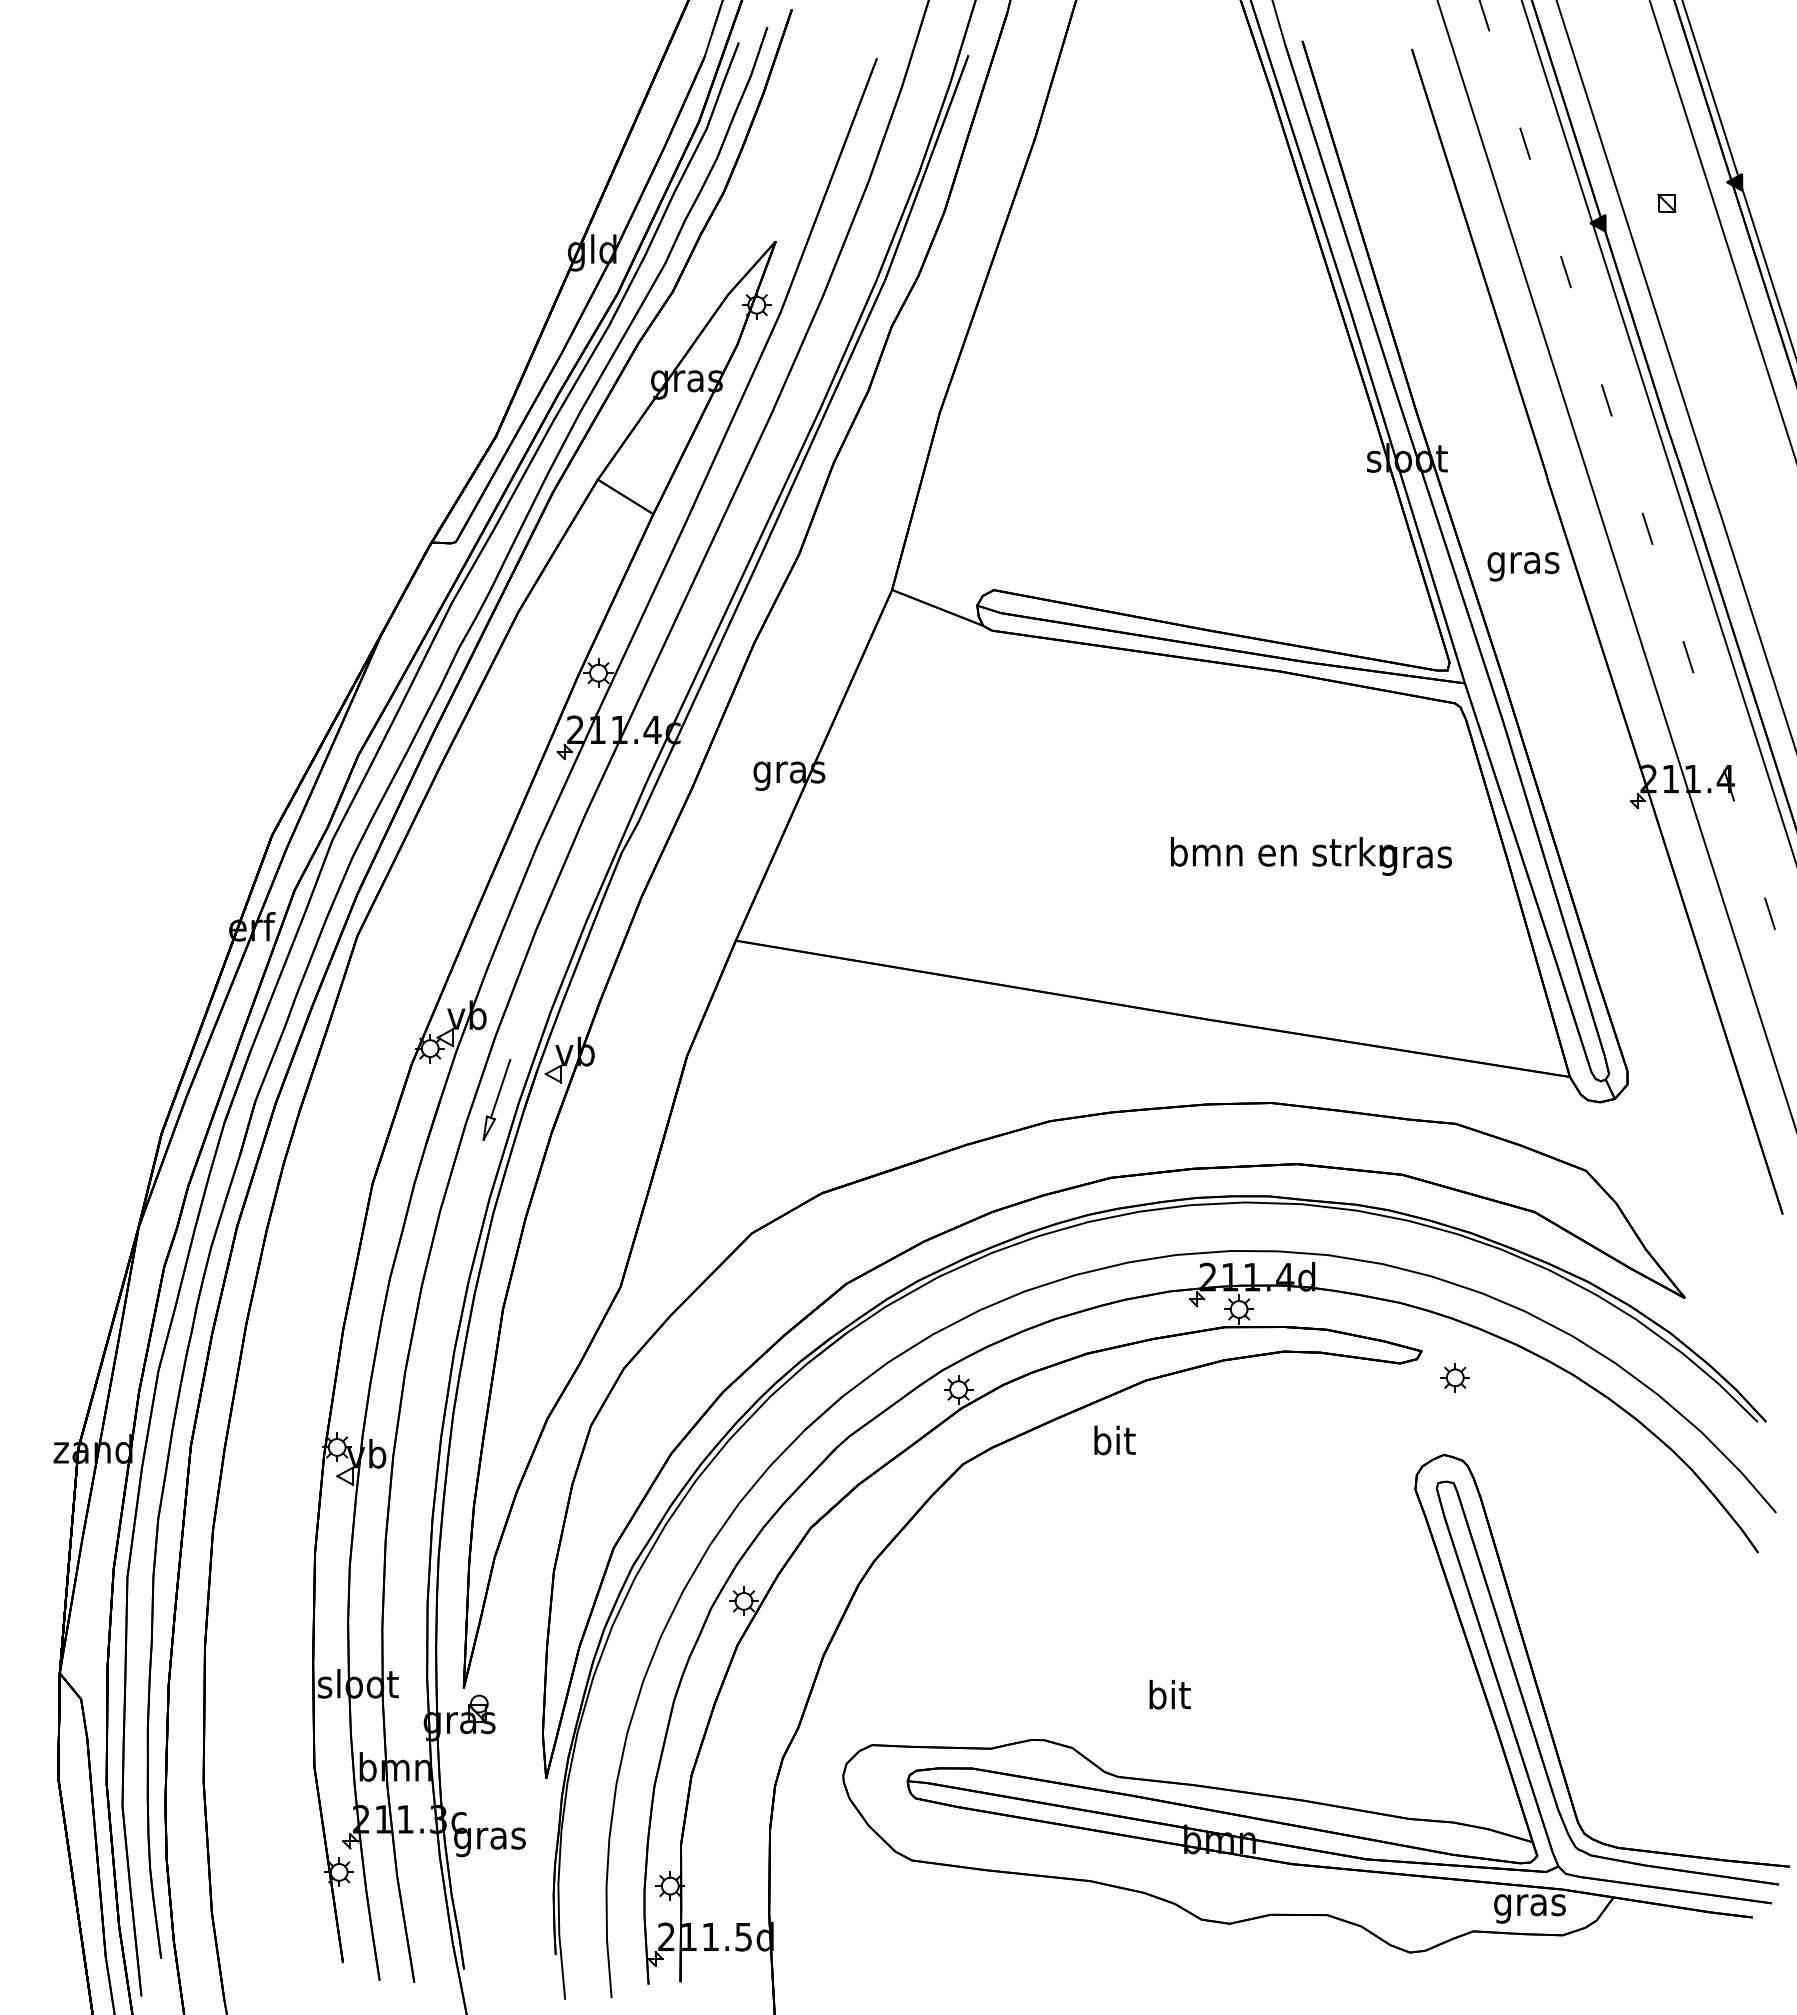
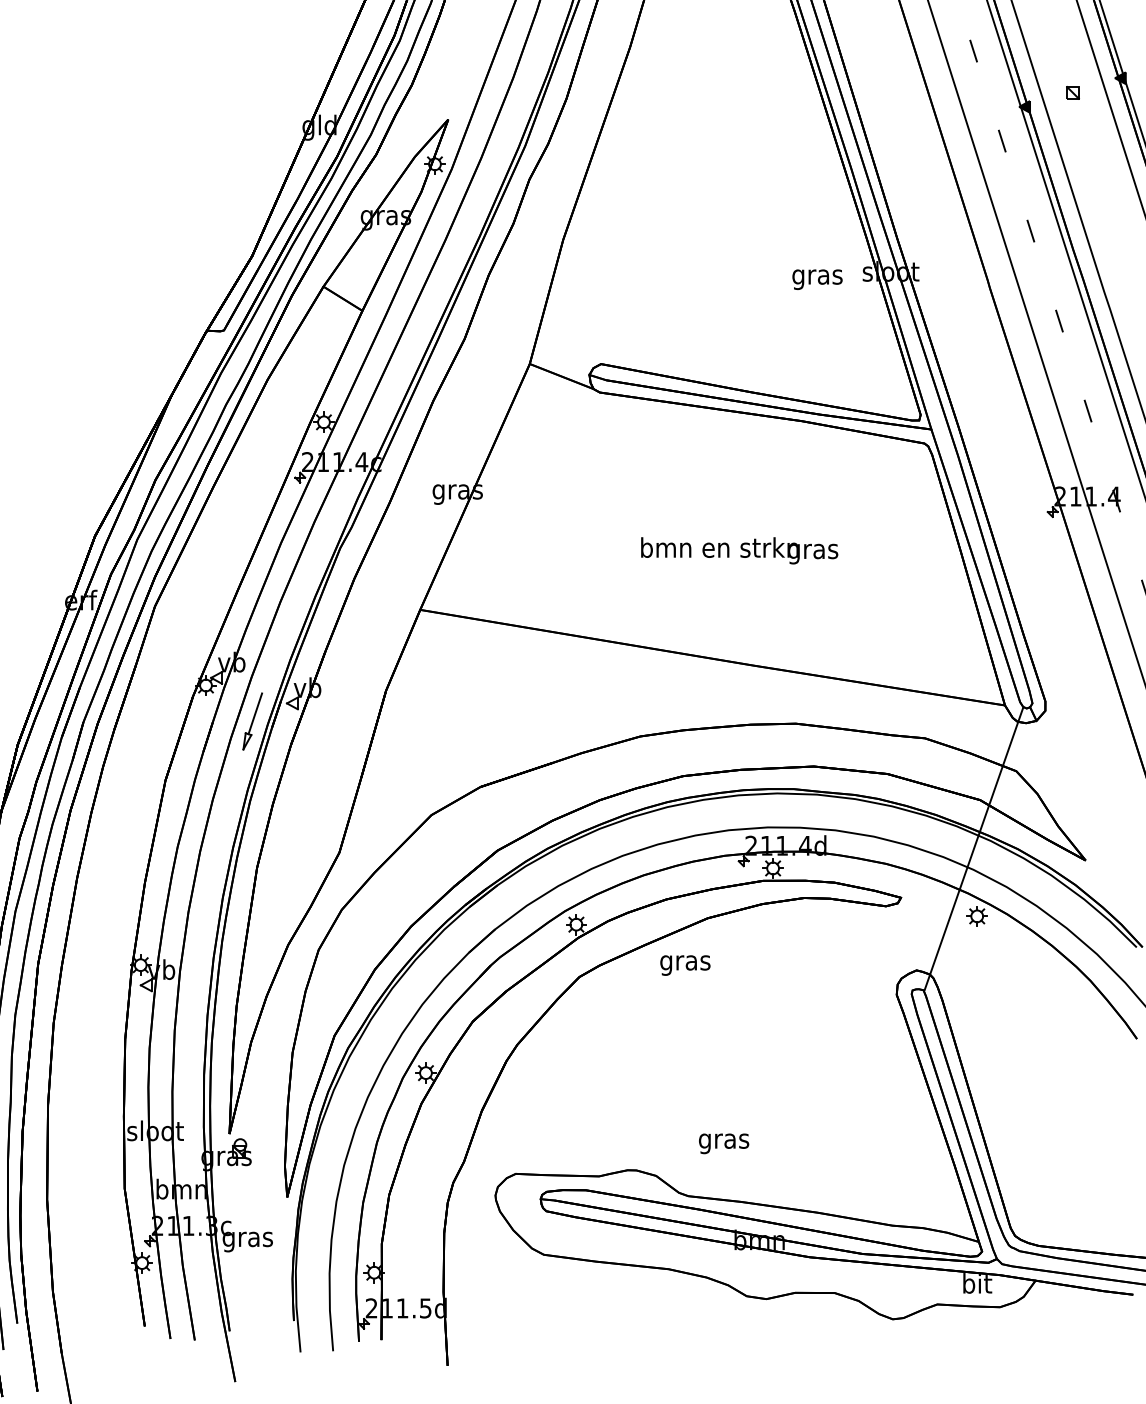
text: (1523, 566) -> (817, 279), moved
text: (1311, 856) -> (739, 550), moved
line: (1525, 1281) -> (973, 848), added
part: (1454, 1377) -> (976, 916), moved
text: (1113, 1443) -> (685, 962), bit -> gras
text: (1169, 1698) -> (724, 1141), bit -> gras
text: (1529, 1904) -> (976, 1285), gras -> bit

